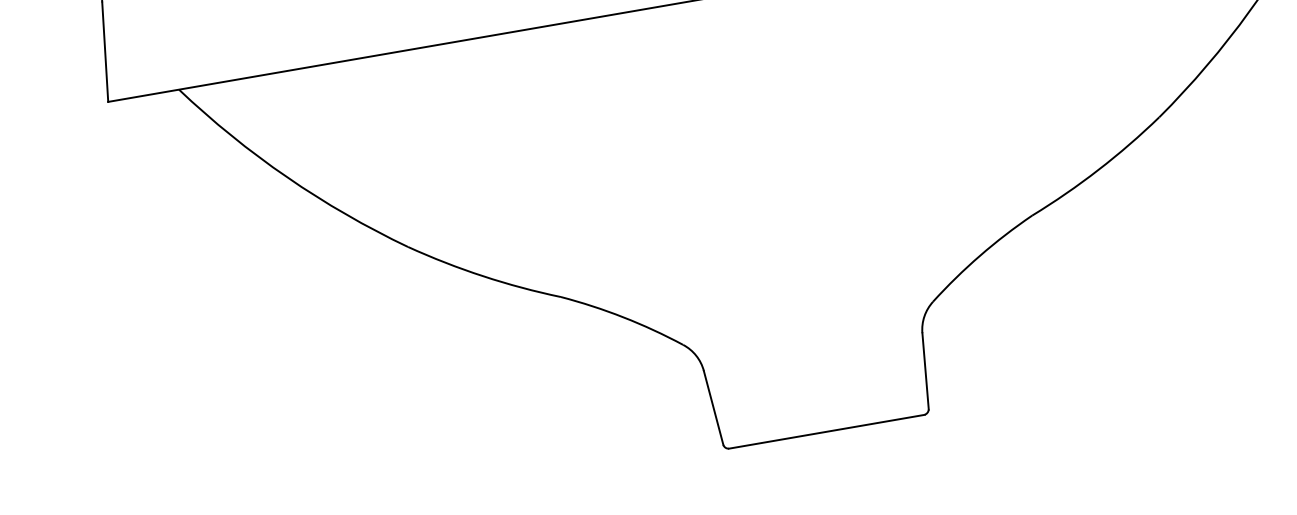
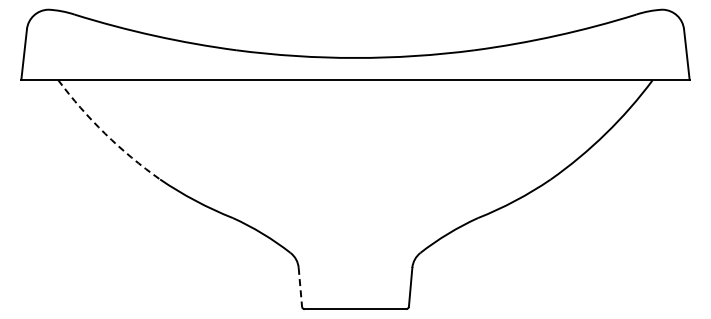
arc: (287, 176) -> (105, 133), solid -> dashed
line: (713, 408) -> (300, 287), solid -> dashed

